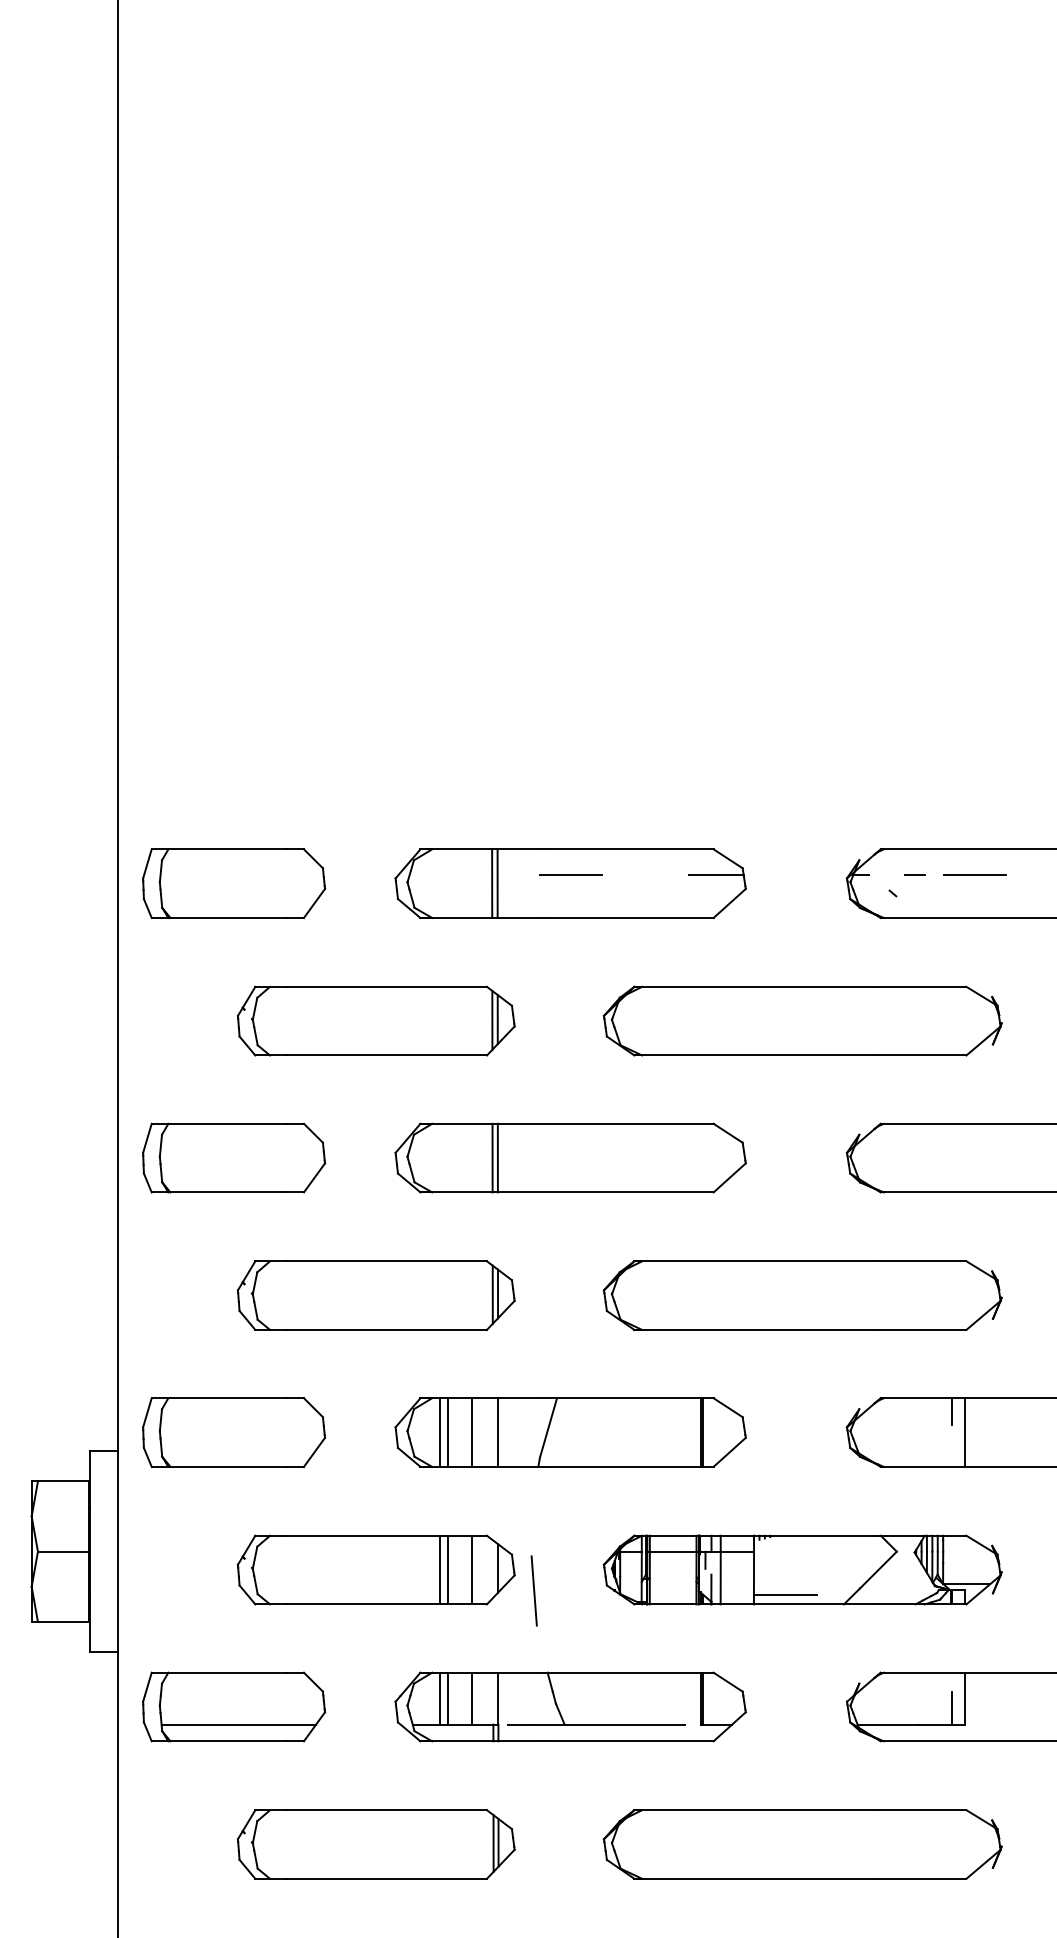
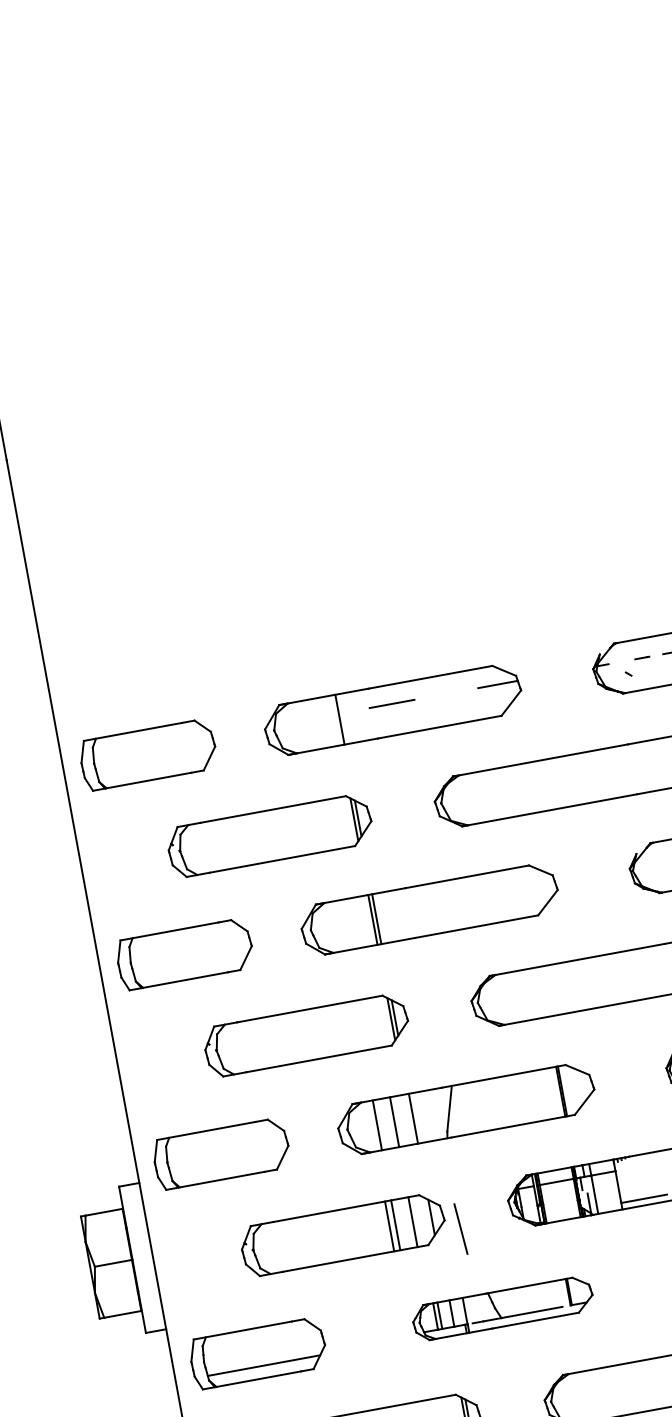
line: (492, 883) -> (336, 720), removed
line: (439, 1432) -> (370, 1126), removed
part: (570, 1706) -> (502, 1308), size x0.7

